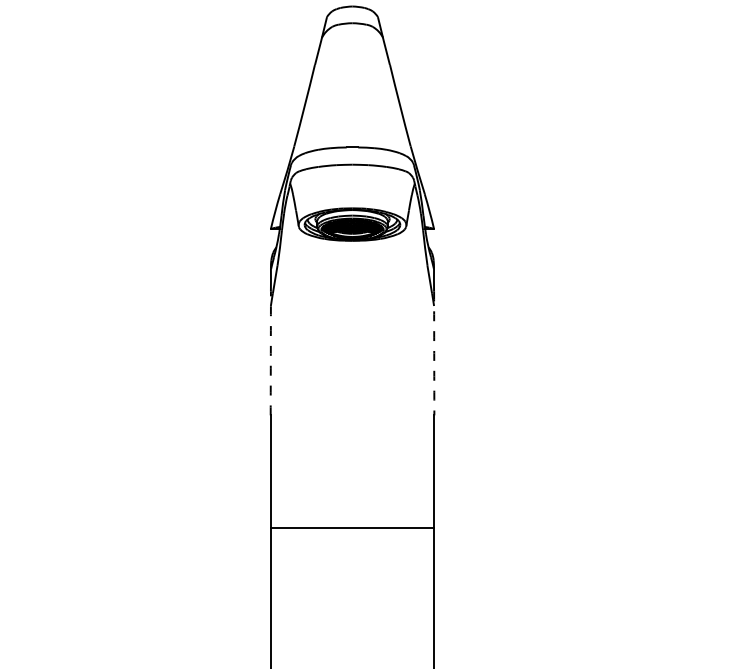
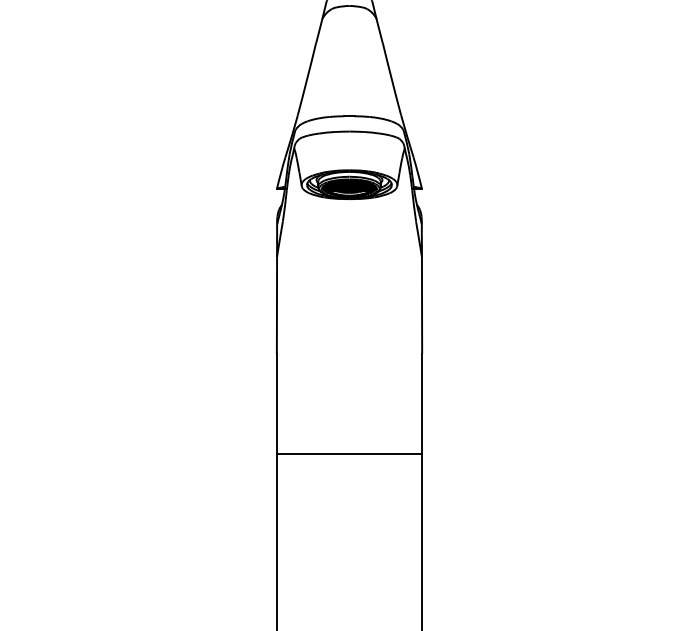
arc: (270, 353) -> (276, 299), dashed -> solid
arc: (434, 353) -> (422, 299), dashed -> solid

